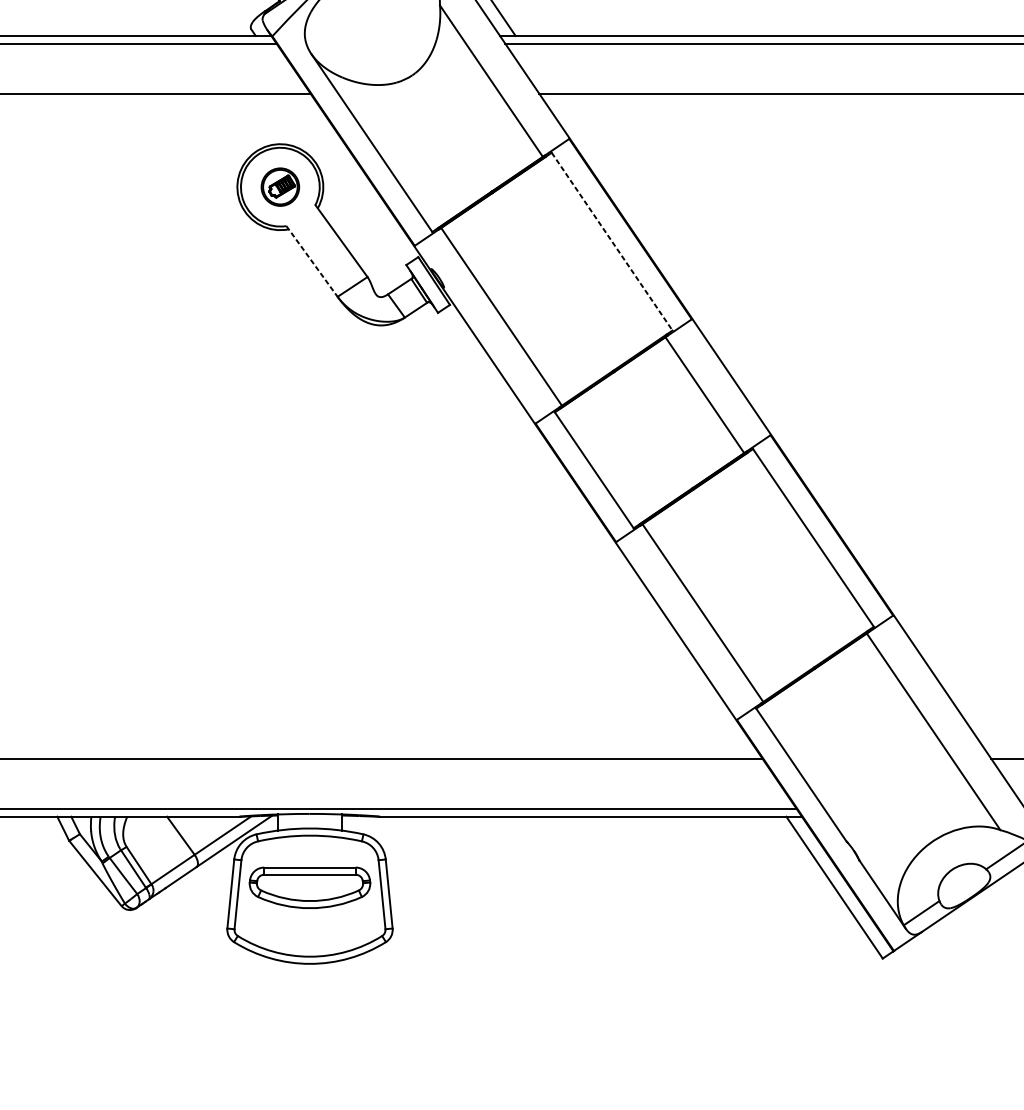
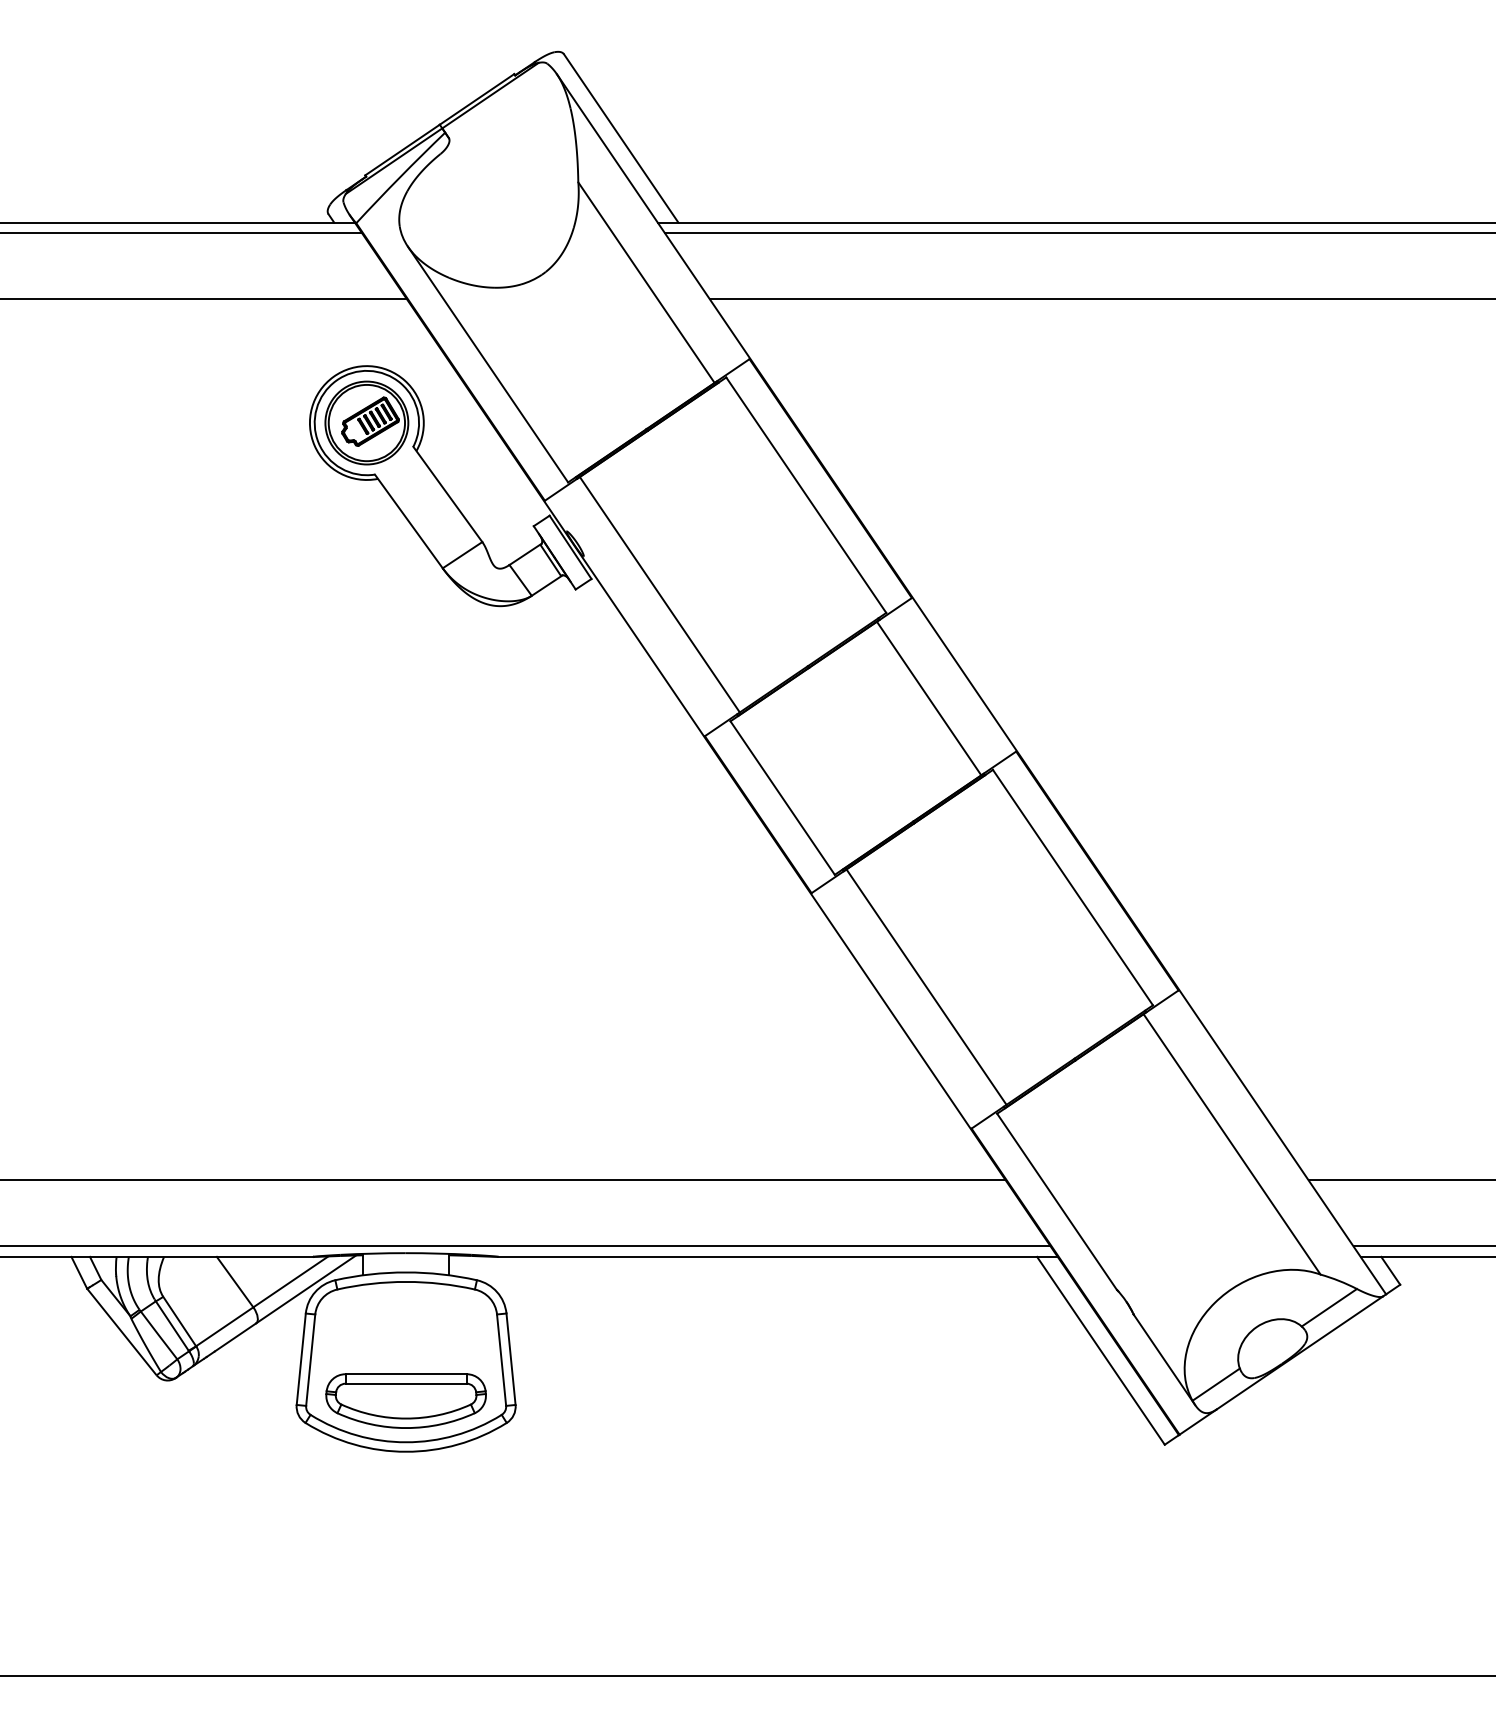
part: (280, 186) -> (366, 422), size x1.67
line: (612, 241) -> (806, 495), dashed -> solid
line: (311, 261) -> (408, 521), dashed -> solid
part: (309, 887) -> (405, 1400), moved

